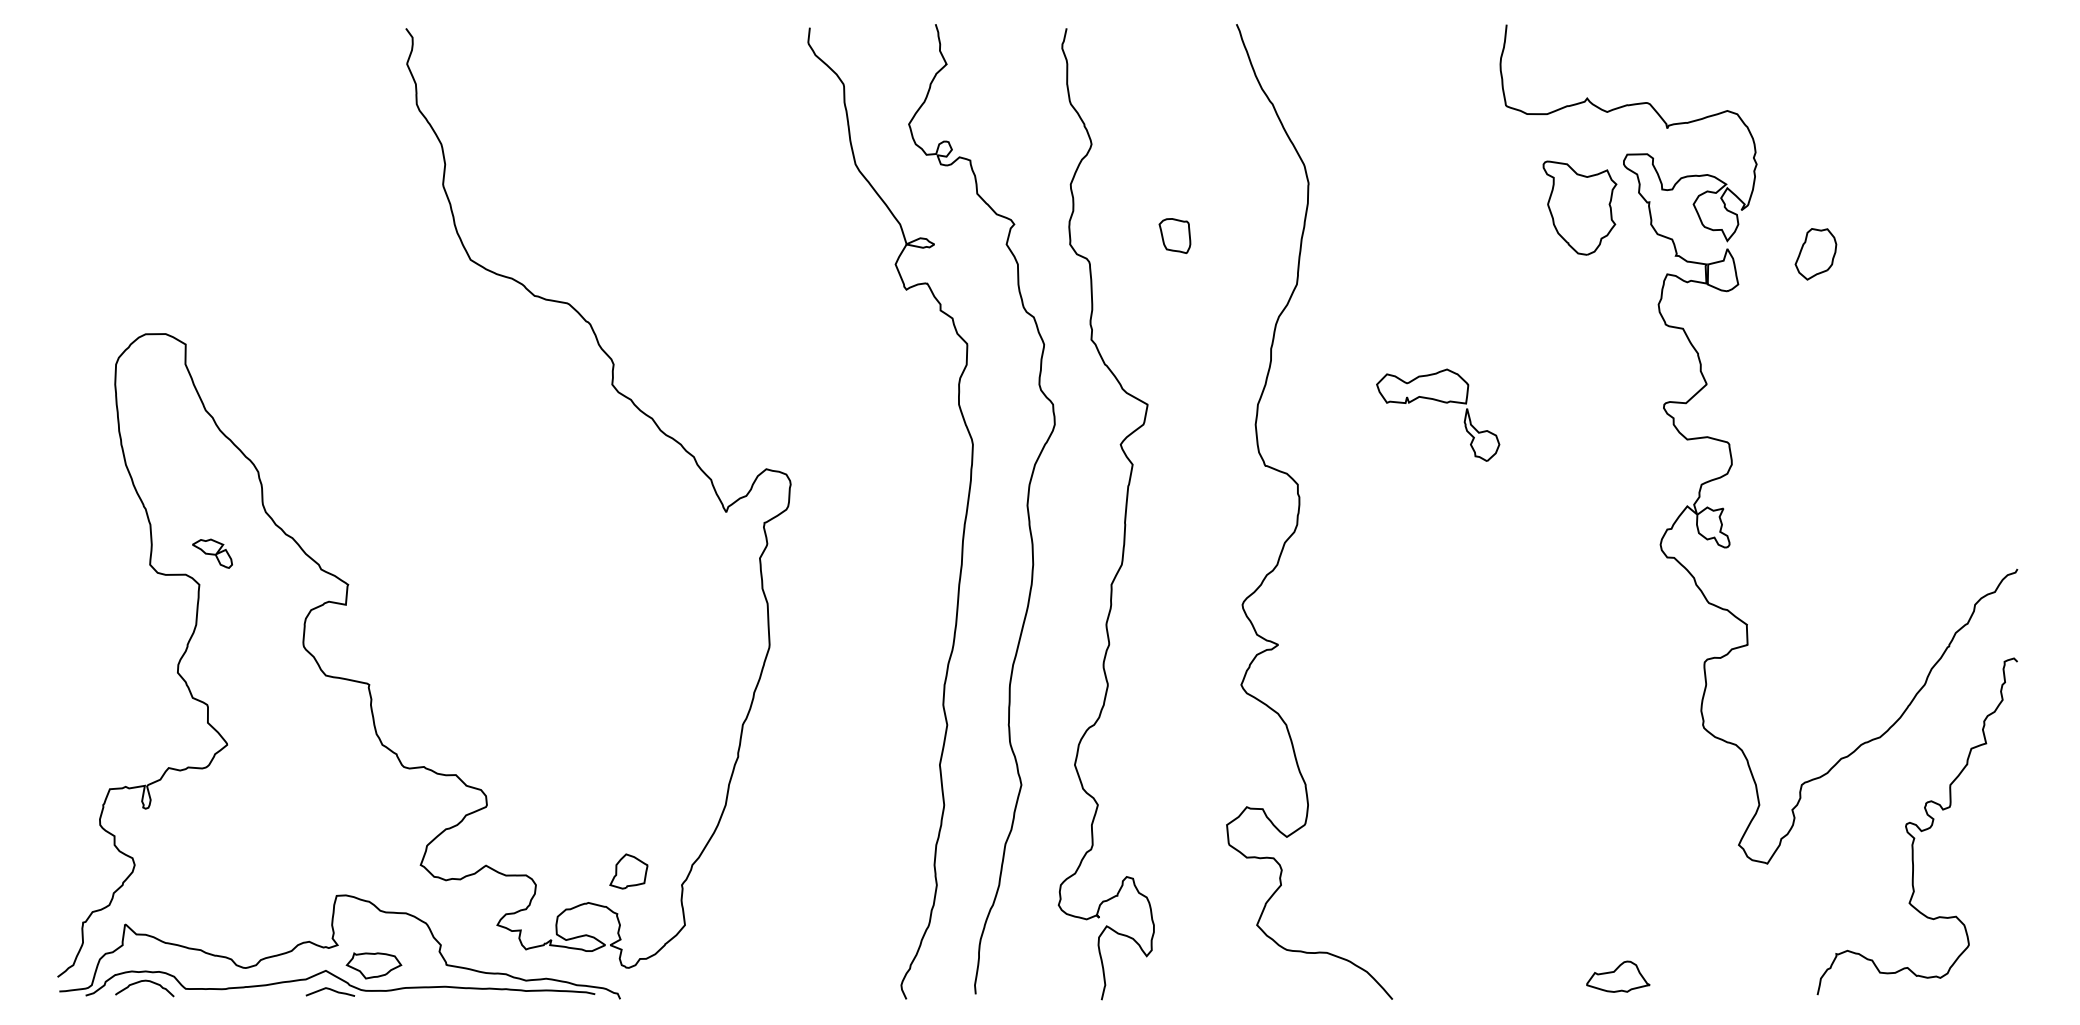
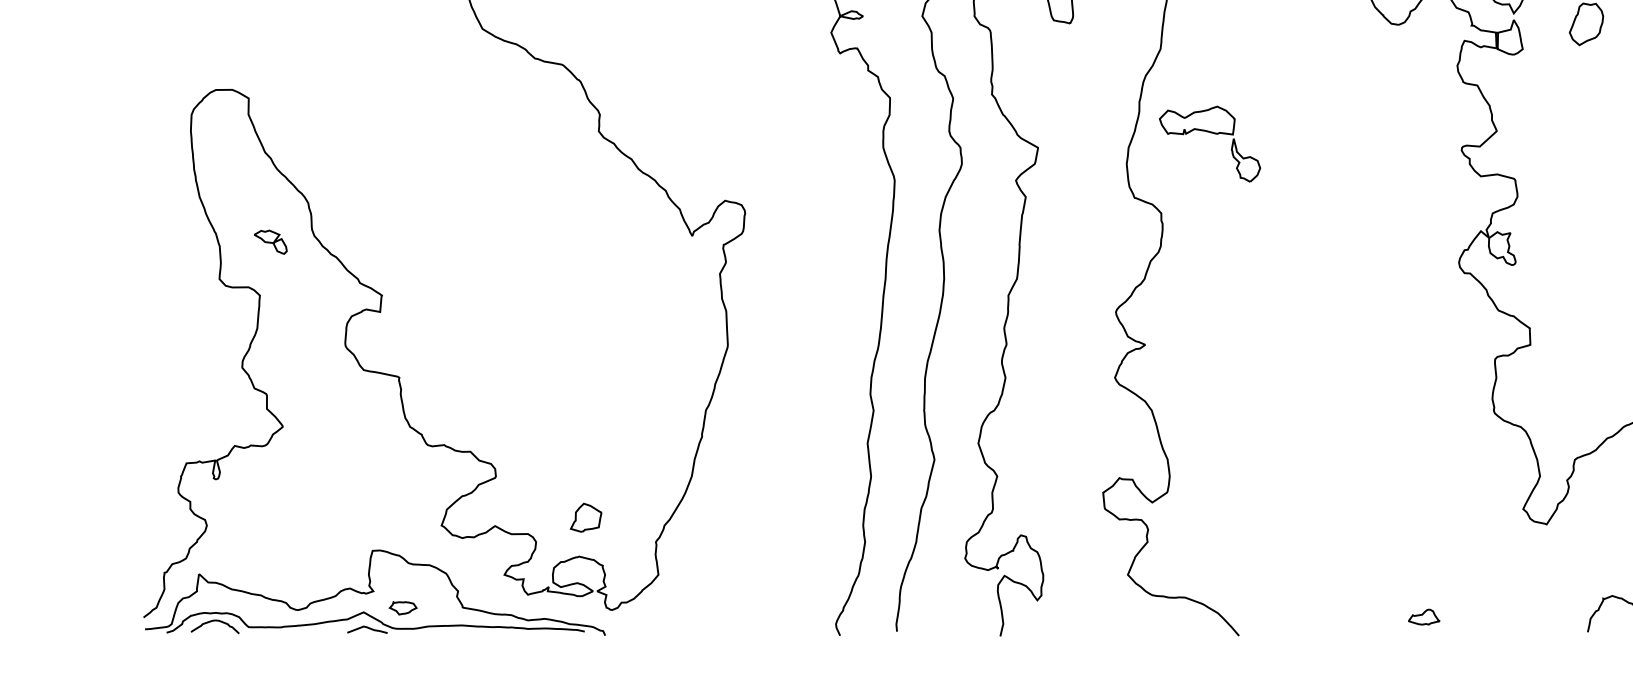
part: (1440, 402) -> (1211, 133), moved
part: (212, 553) -> (270, 242), moved
part: (628, 871) -> (585, 517), moved
part: (373, 965) -> (402, 607), size x0.6
part: (1618, 976) -> (1424, 617), size x0.6

